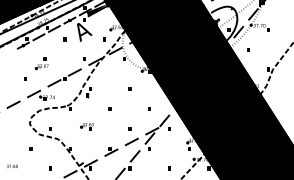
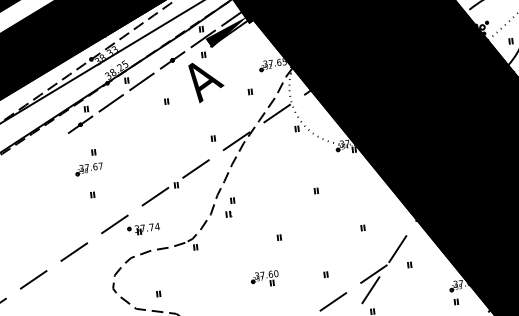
part: (41, 63) -> (87, 162), moved
part: (86, 126) -> (263, 278), moved

